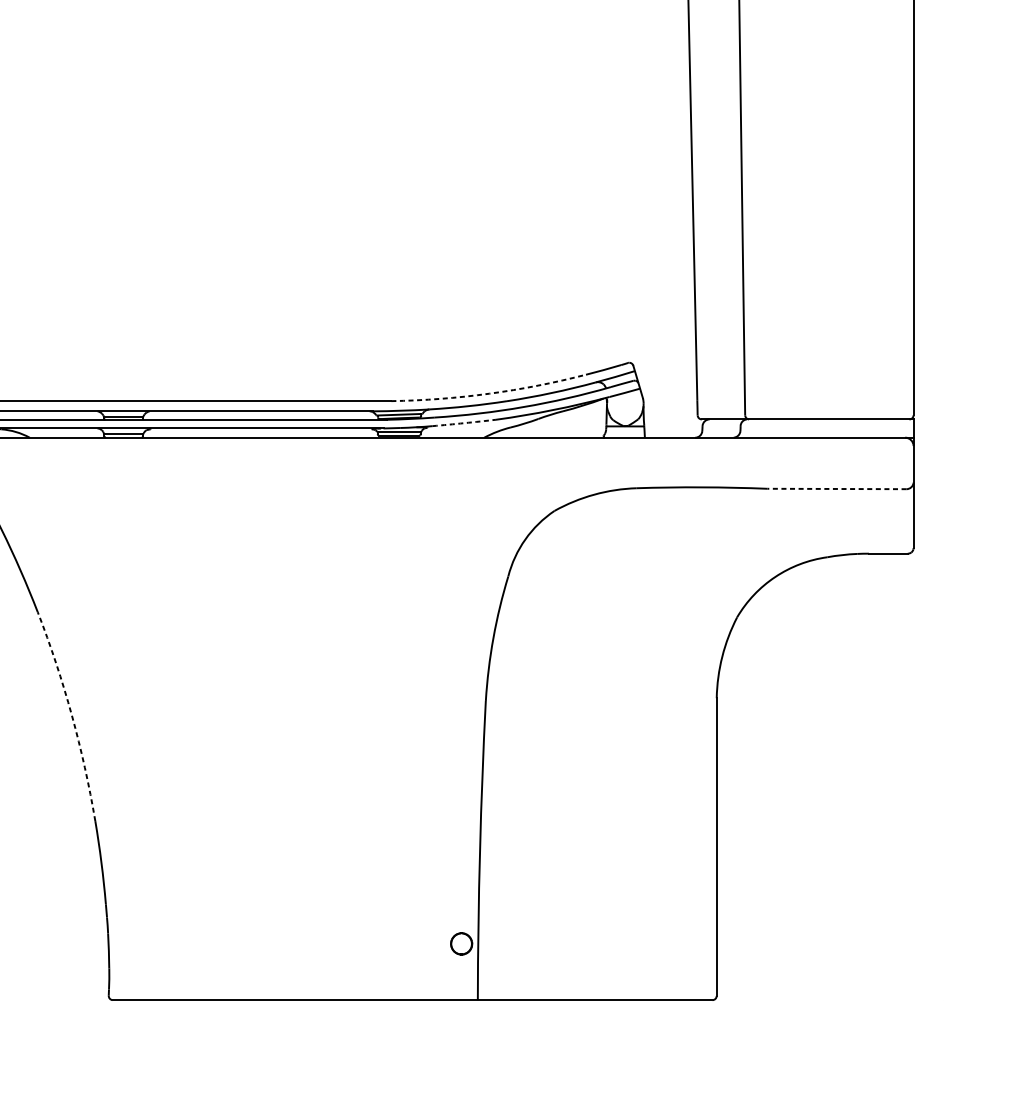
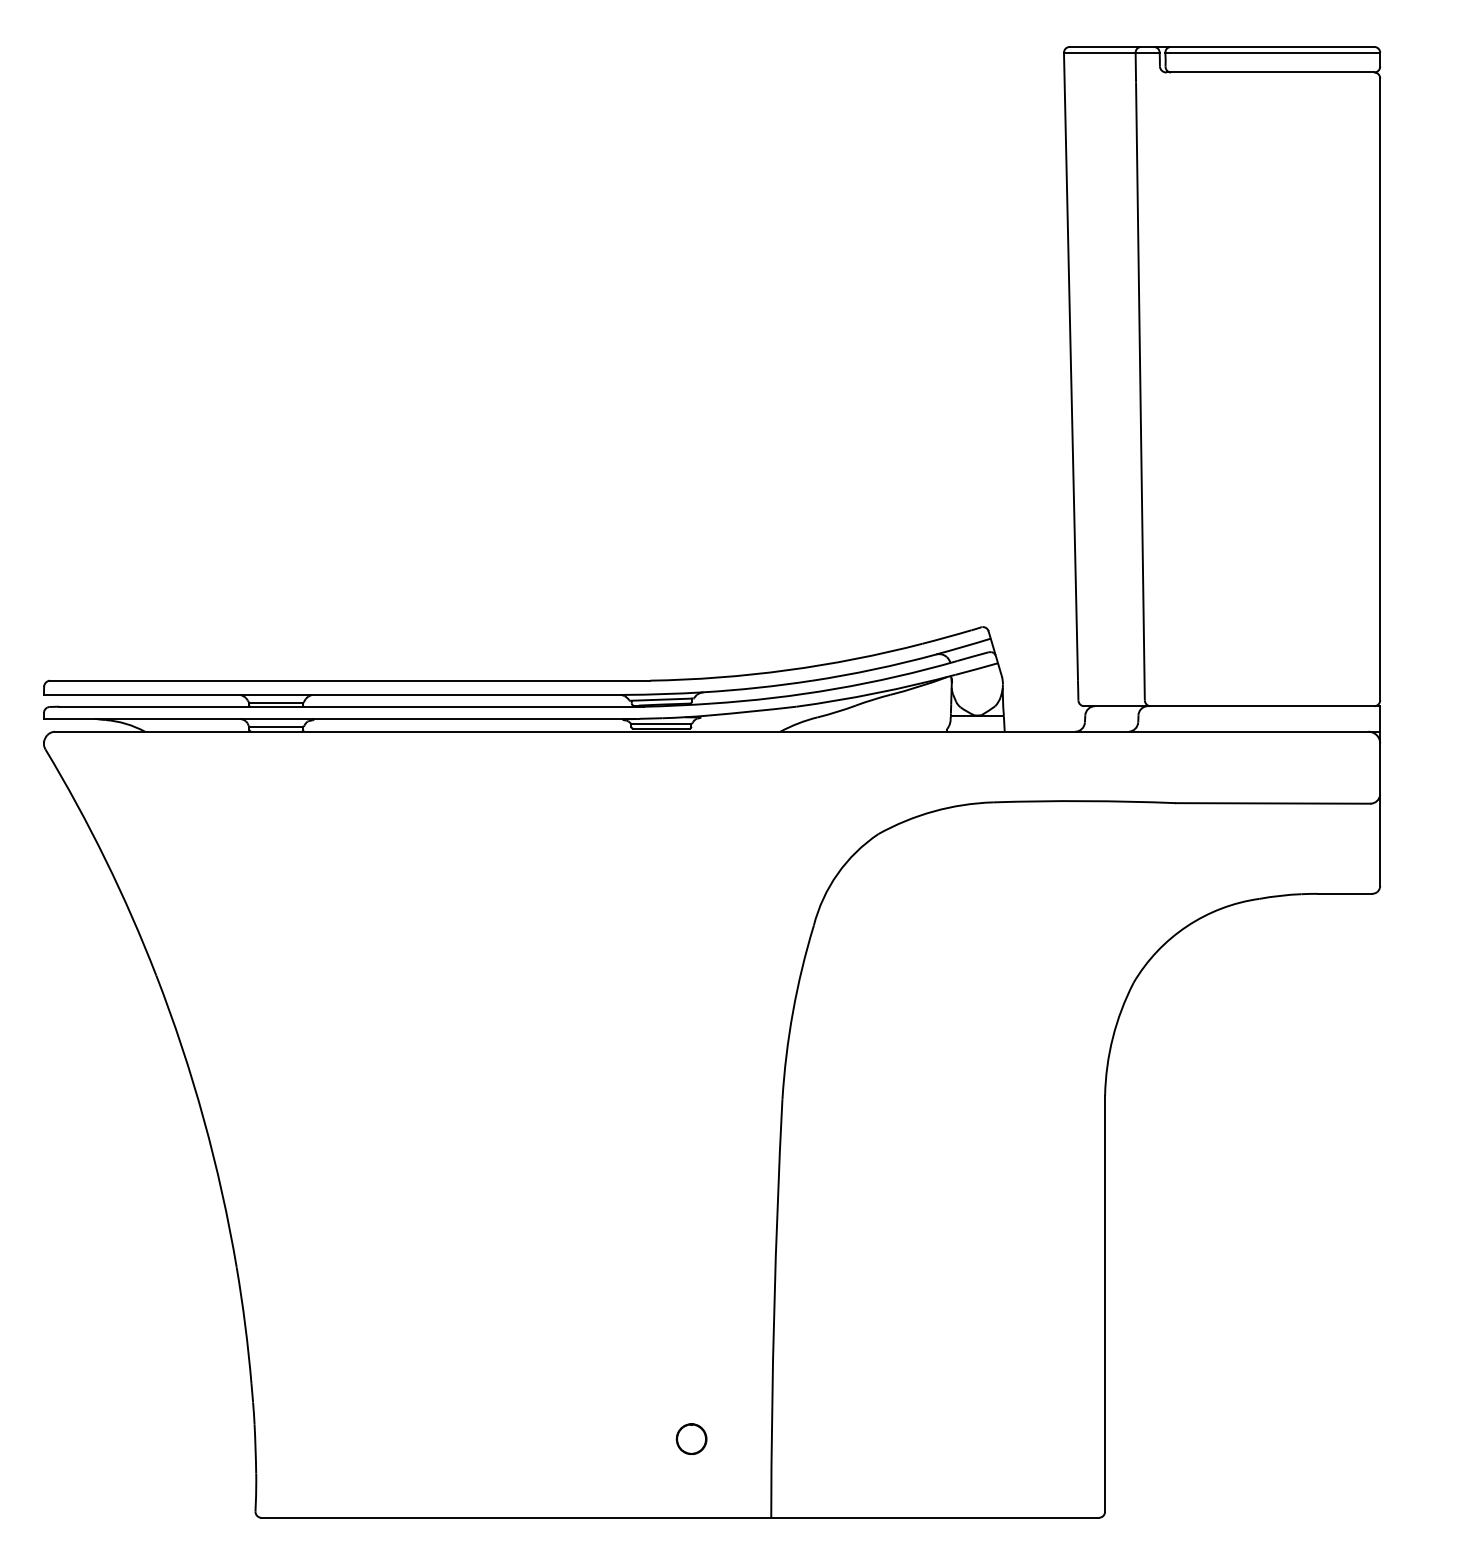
arc: (489, 393) -> (787, 670), dashed -> solid
arc: (464, 423) -> (752, 711), dashed -> solid
line: (836, 489) -> (1272, 803), dashed -> solid
arc: (71, 715) -> (203, 1119), dashed -> solid
part: (461, 943) -> (691, 1438), moved

